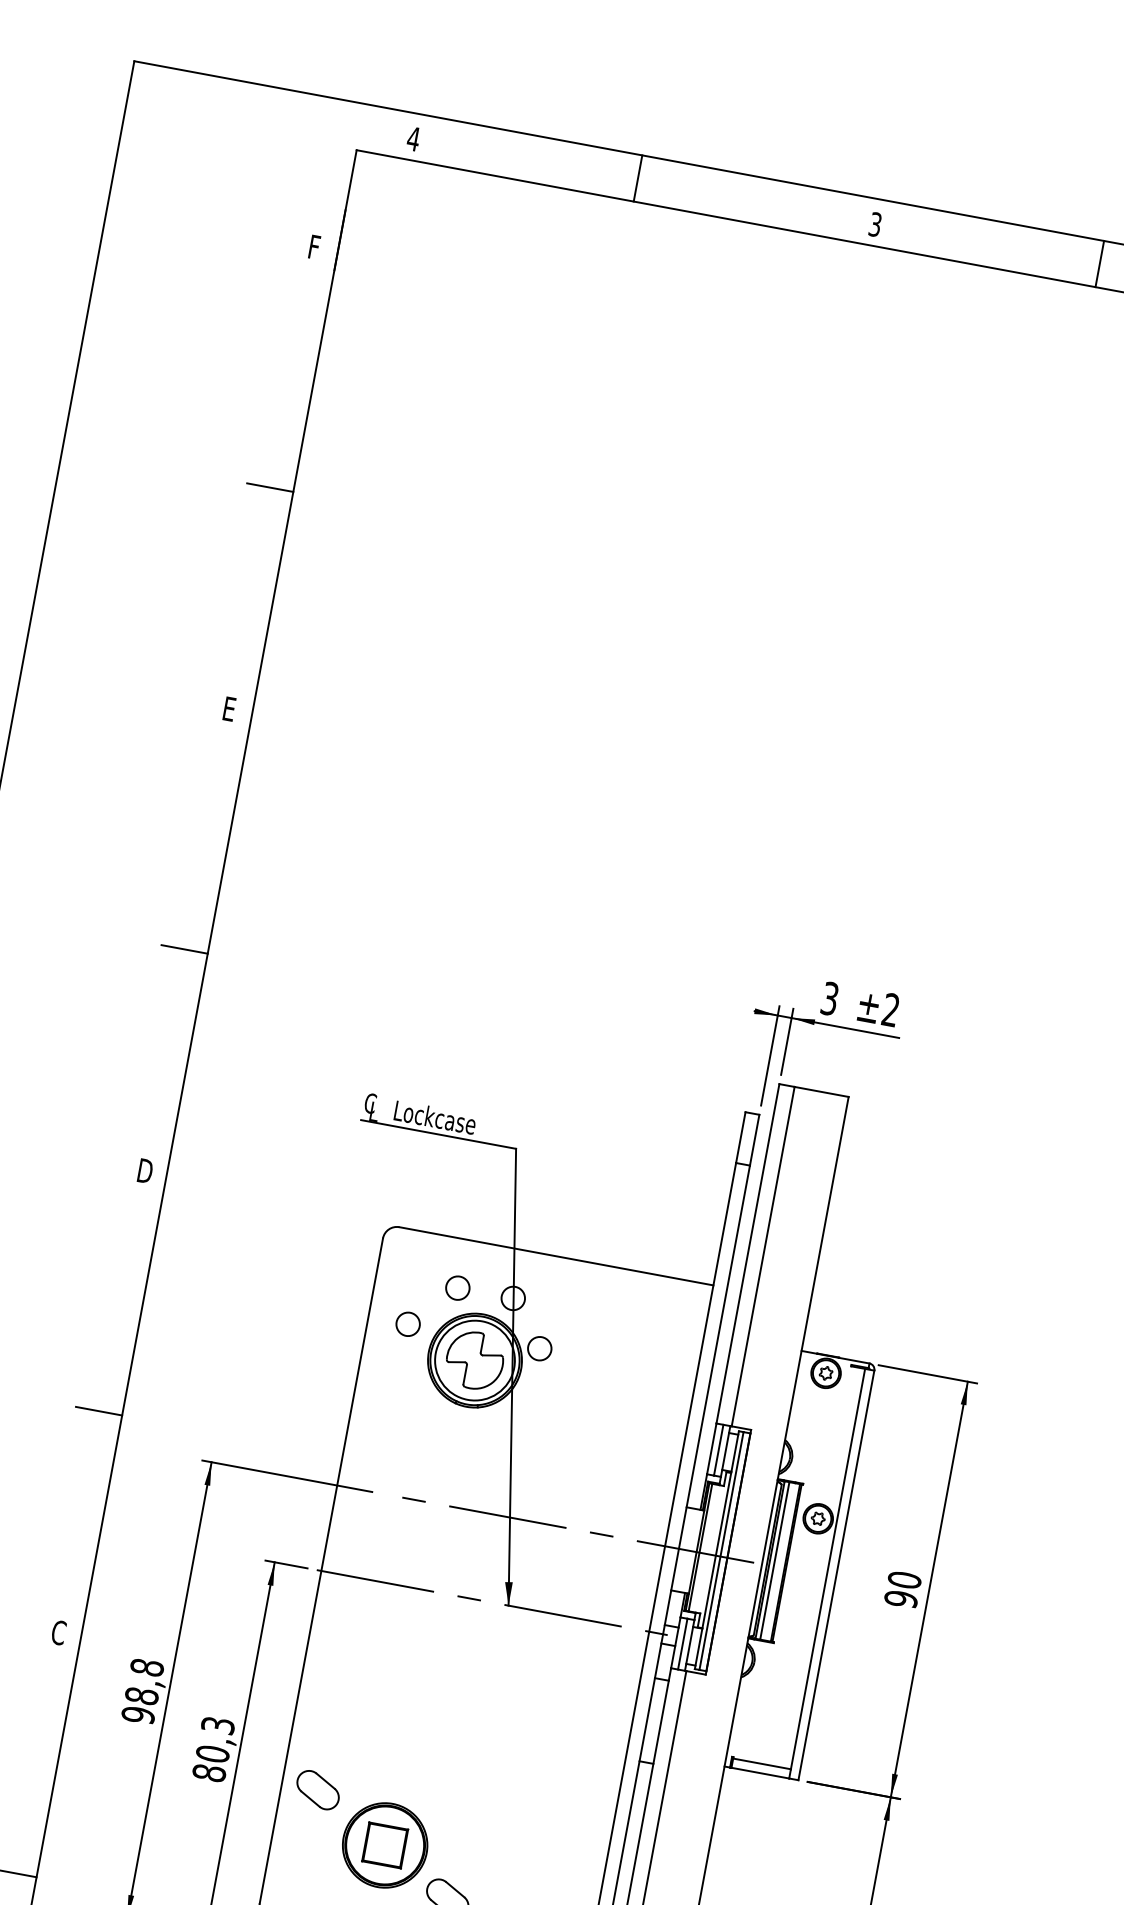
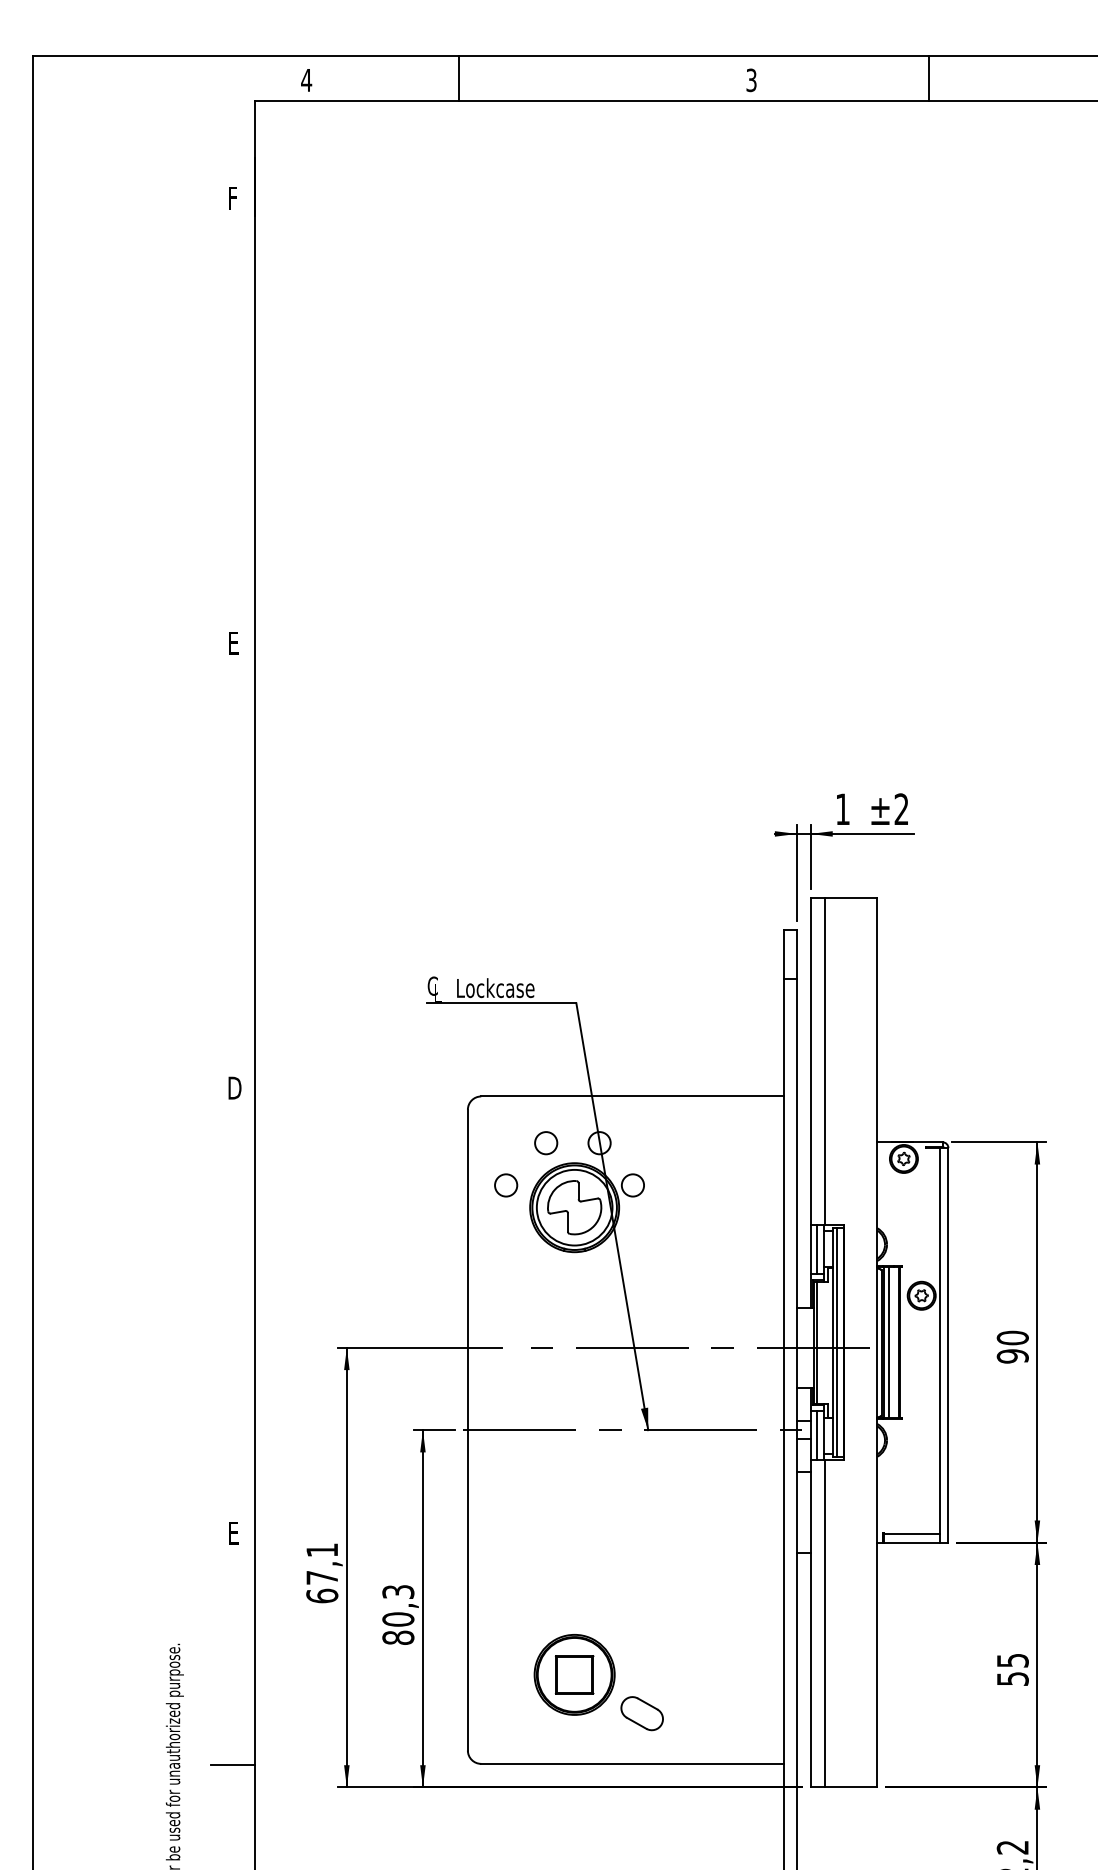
line: (638, 178) -> (459, 78), moved
line: (1099, 264) -> (929, 78), moved
line: (269, 487) -> (232, 429), removed
line: (183, 948) -> (232, 874), removed
text: (829, 998) -> (842, 809), 3 -> 1
line: (98, 1410) -> (232, 1319), removed
text: (58, 1632) -> (233, 1532), C -> E
text: (142, 1691) -> (322, 1573), 98,8 -> 67,1
part: (318, 1789) -> (502, 1634), removed

